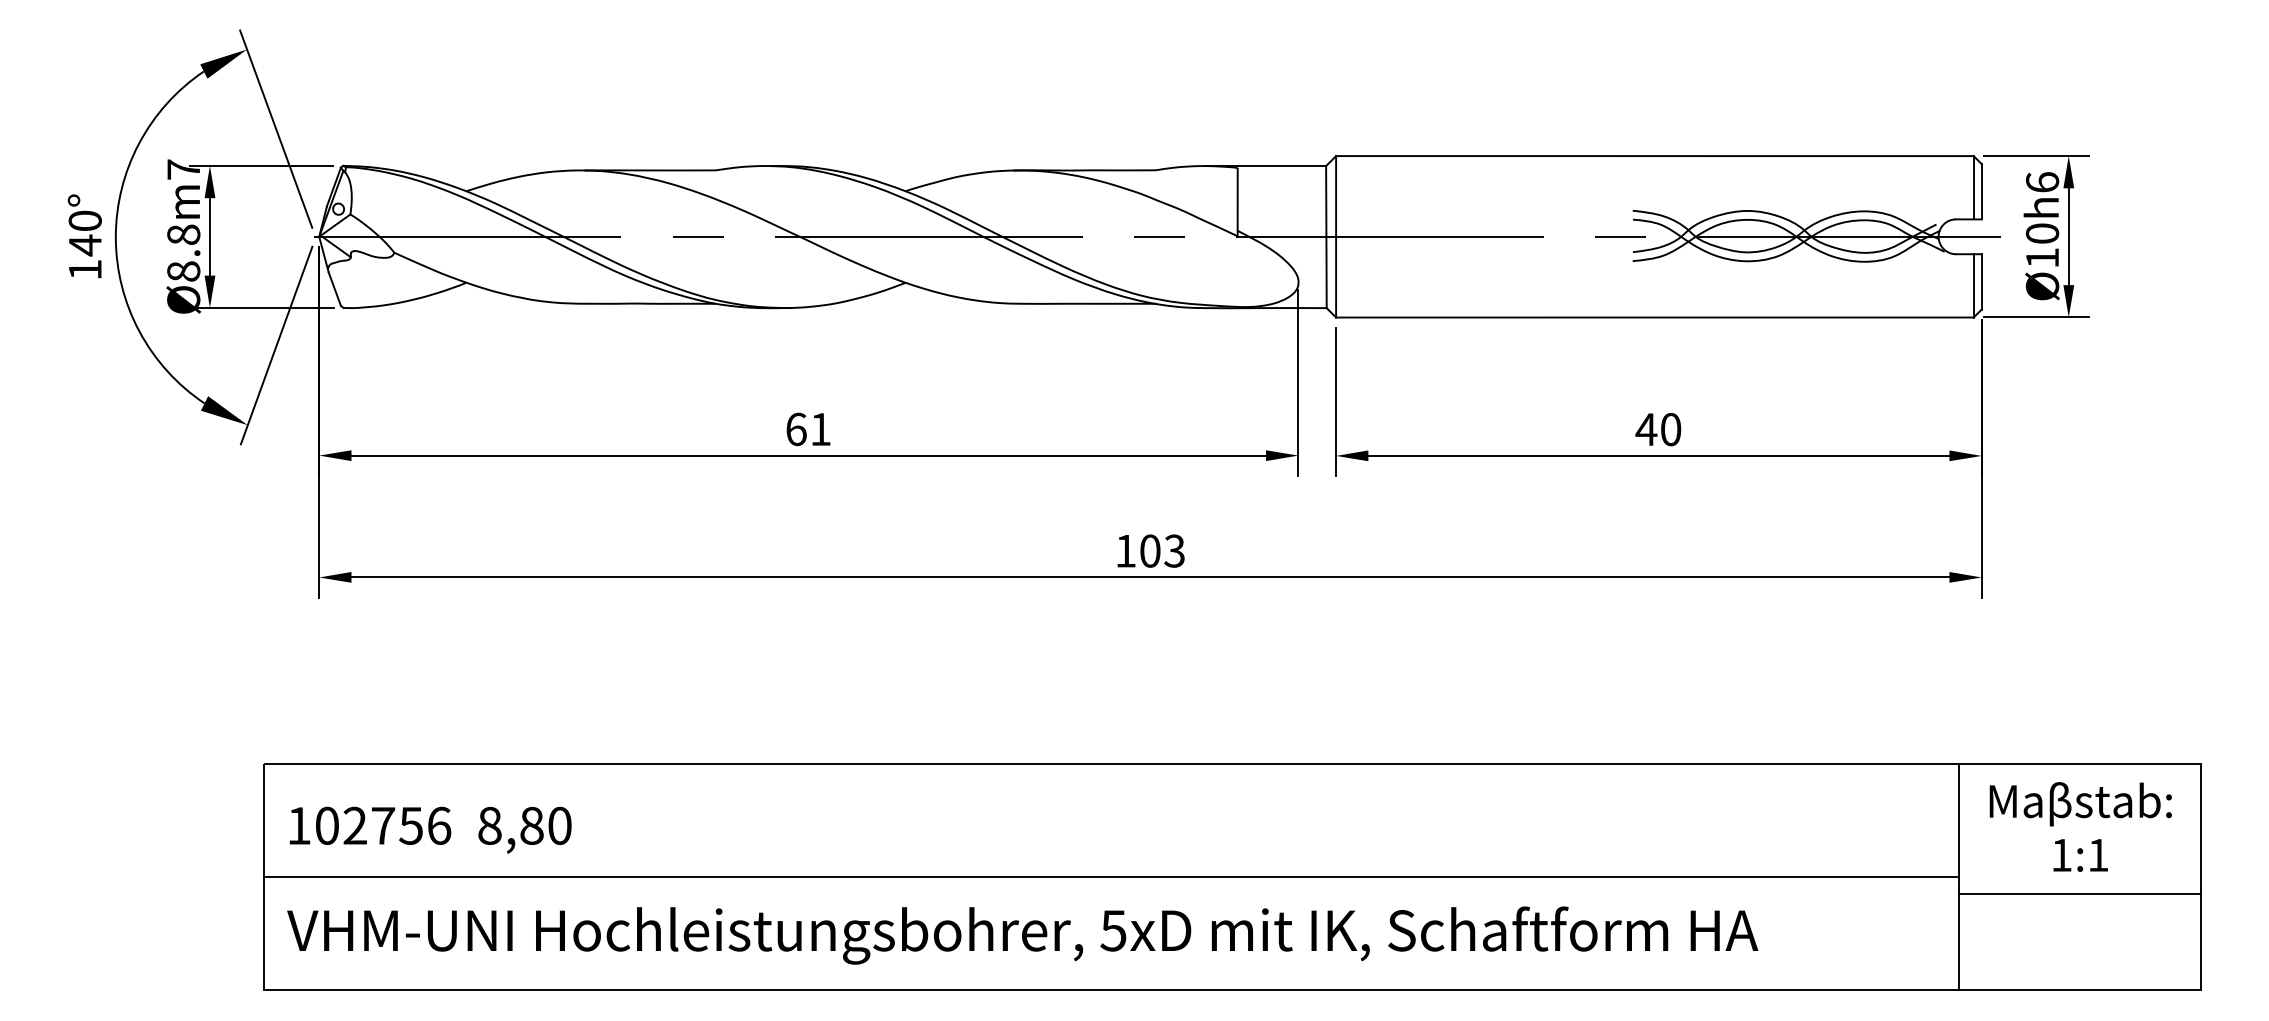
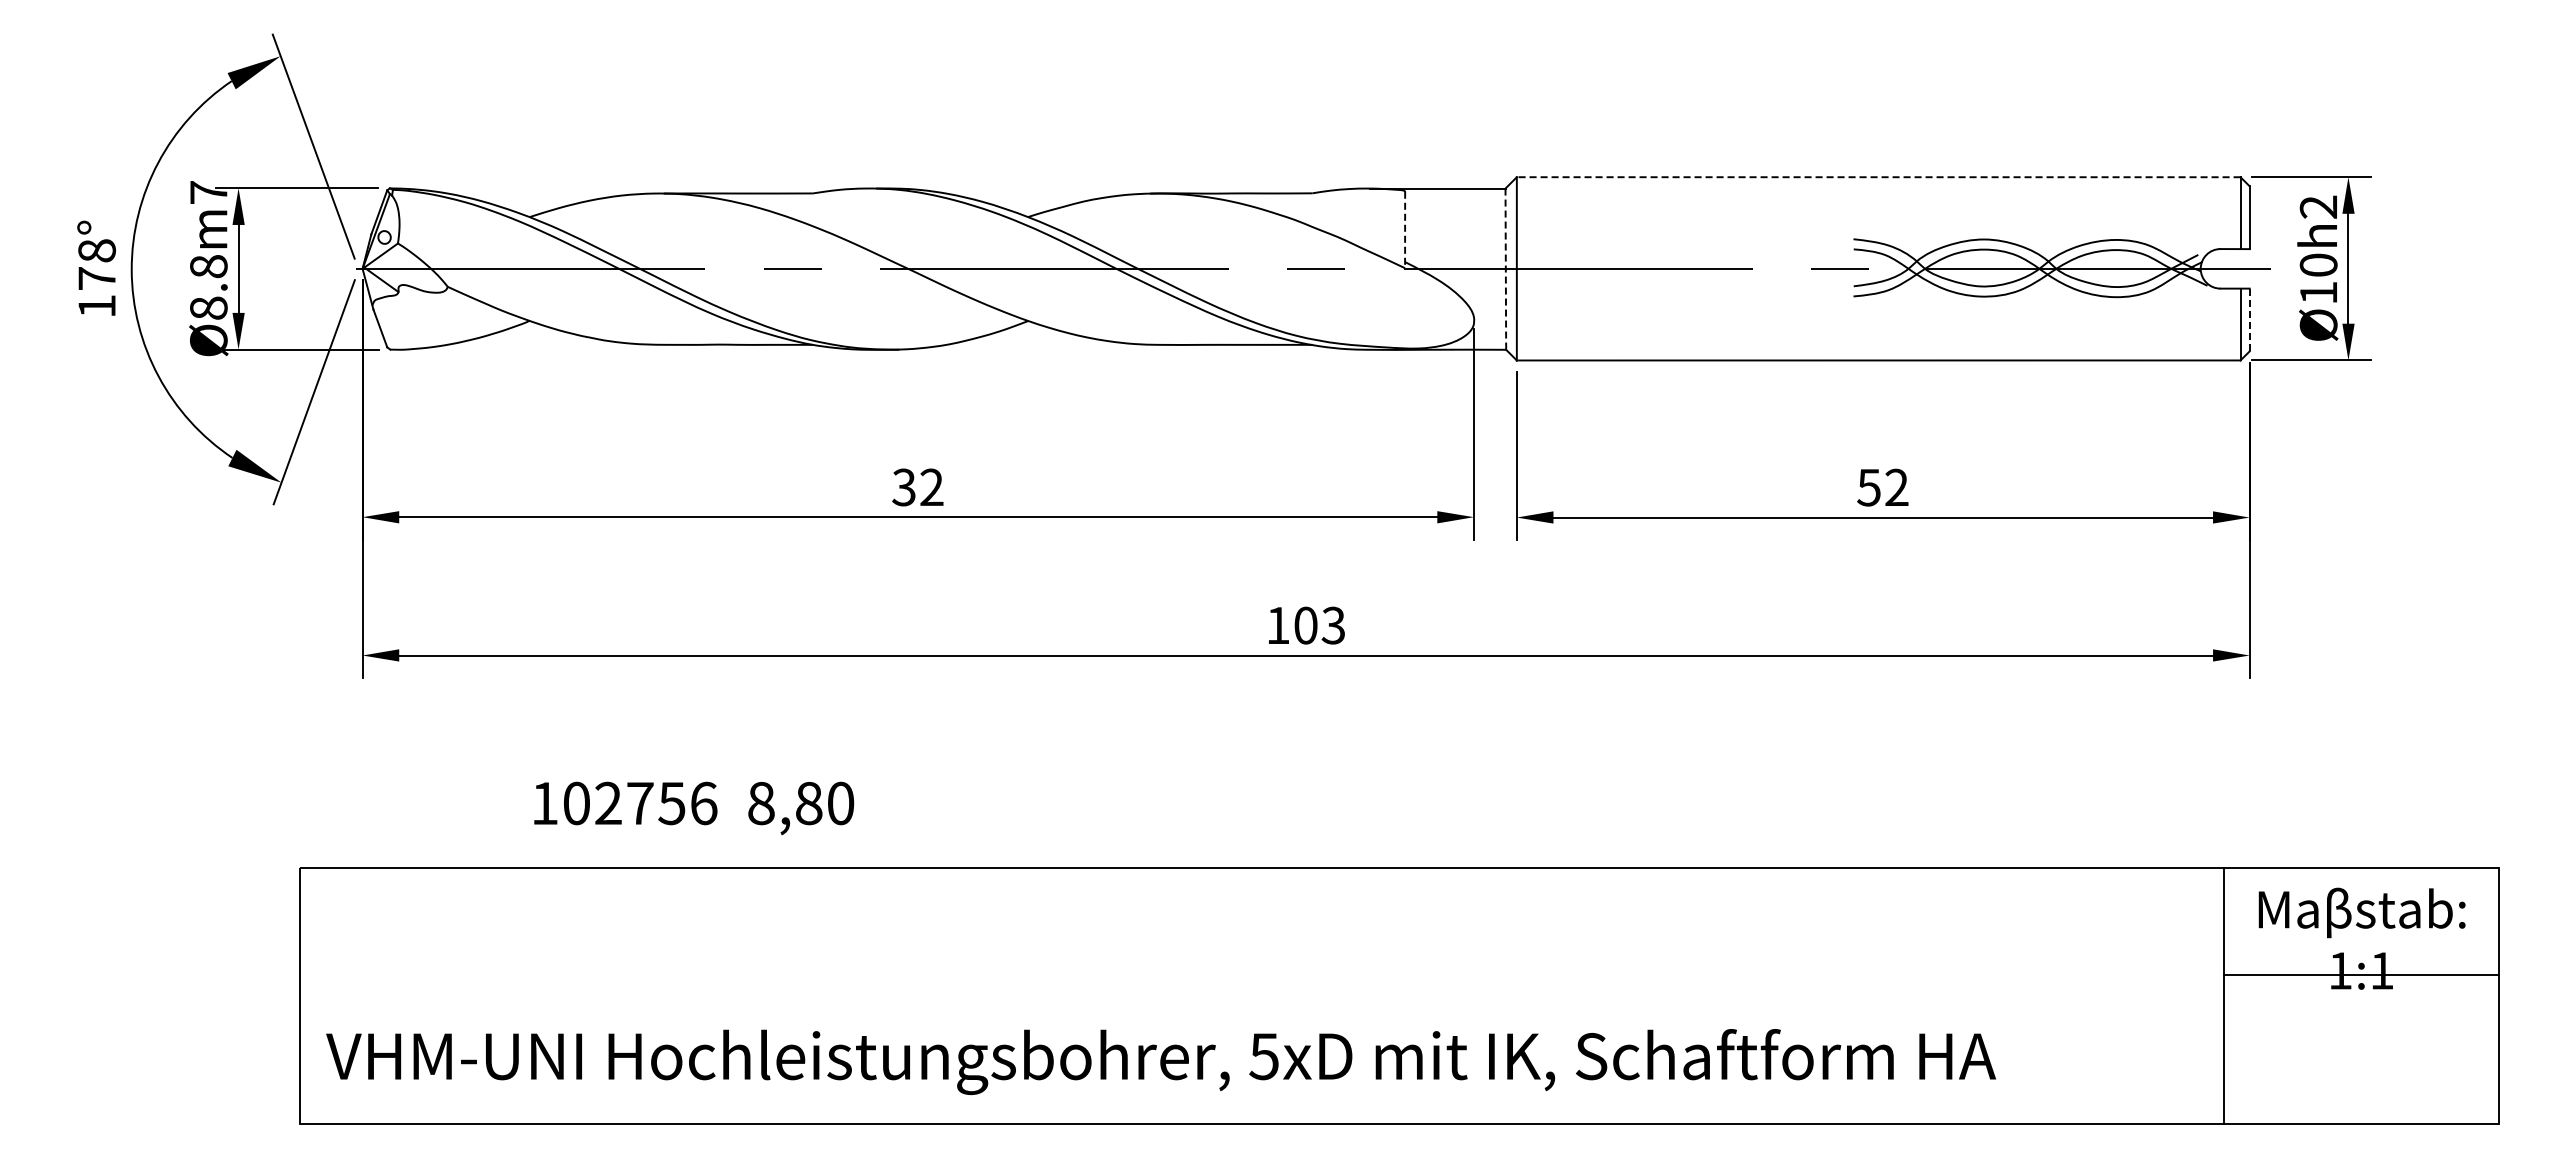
line: (1654, 156) -> (1878, 177), solid -> dashed
text: (2042, 181) -> (2318, 206), Ø10h6 -> Ø10h2
line: (1238, 203) -> (1405, 230), solid -> dashed
text: (84, 233) -> (96, 265), 140° -> 178°
line: (1326, 237) -> (1505, 269), solid -> dashed
line: (1981, 282) -> (2249, 320), solid -> dashed
text: (808, 429) -> (917, 487), 61 -> 32
text: (1658, 429) -> (1882, 487), 40 -> 52
text: (431, 830) -> (694, 808), moved
line: (1111, 877) -> (1261, 996), removed
line: (2079, 893) -> (2360, 975), moved

